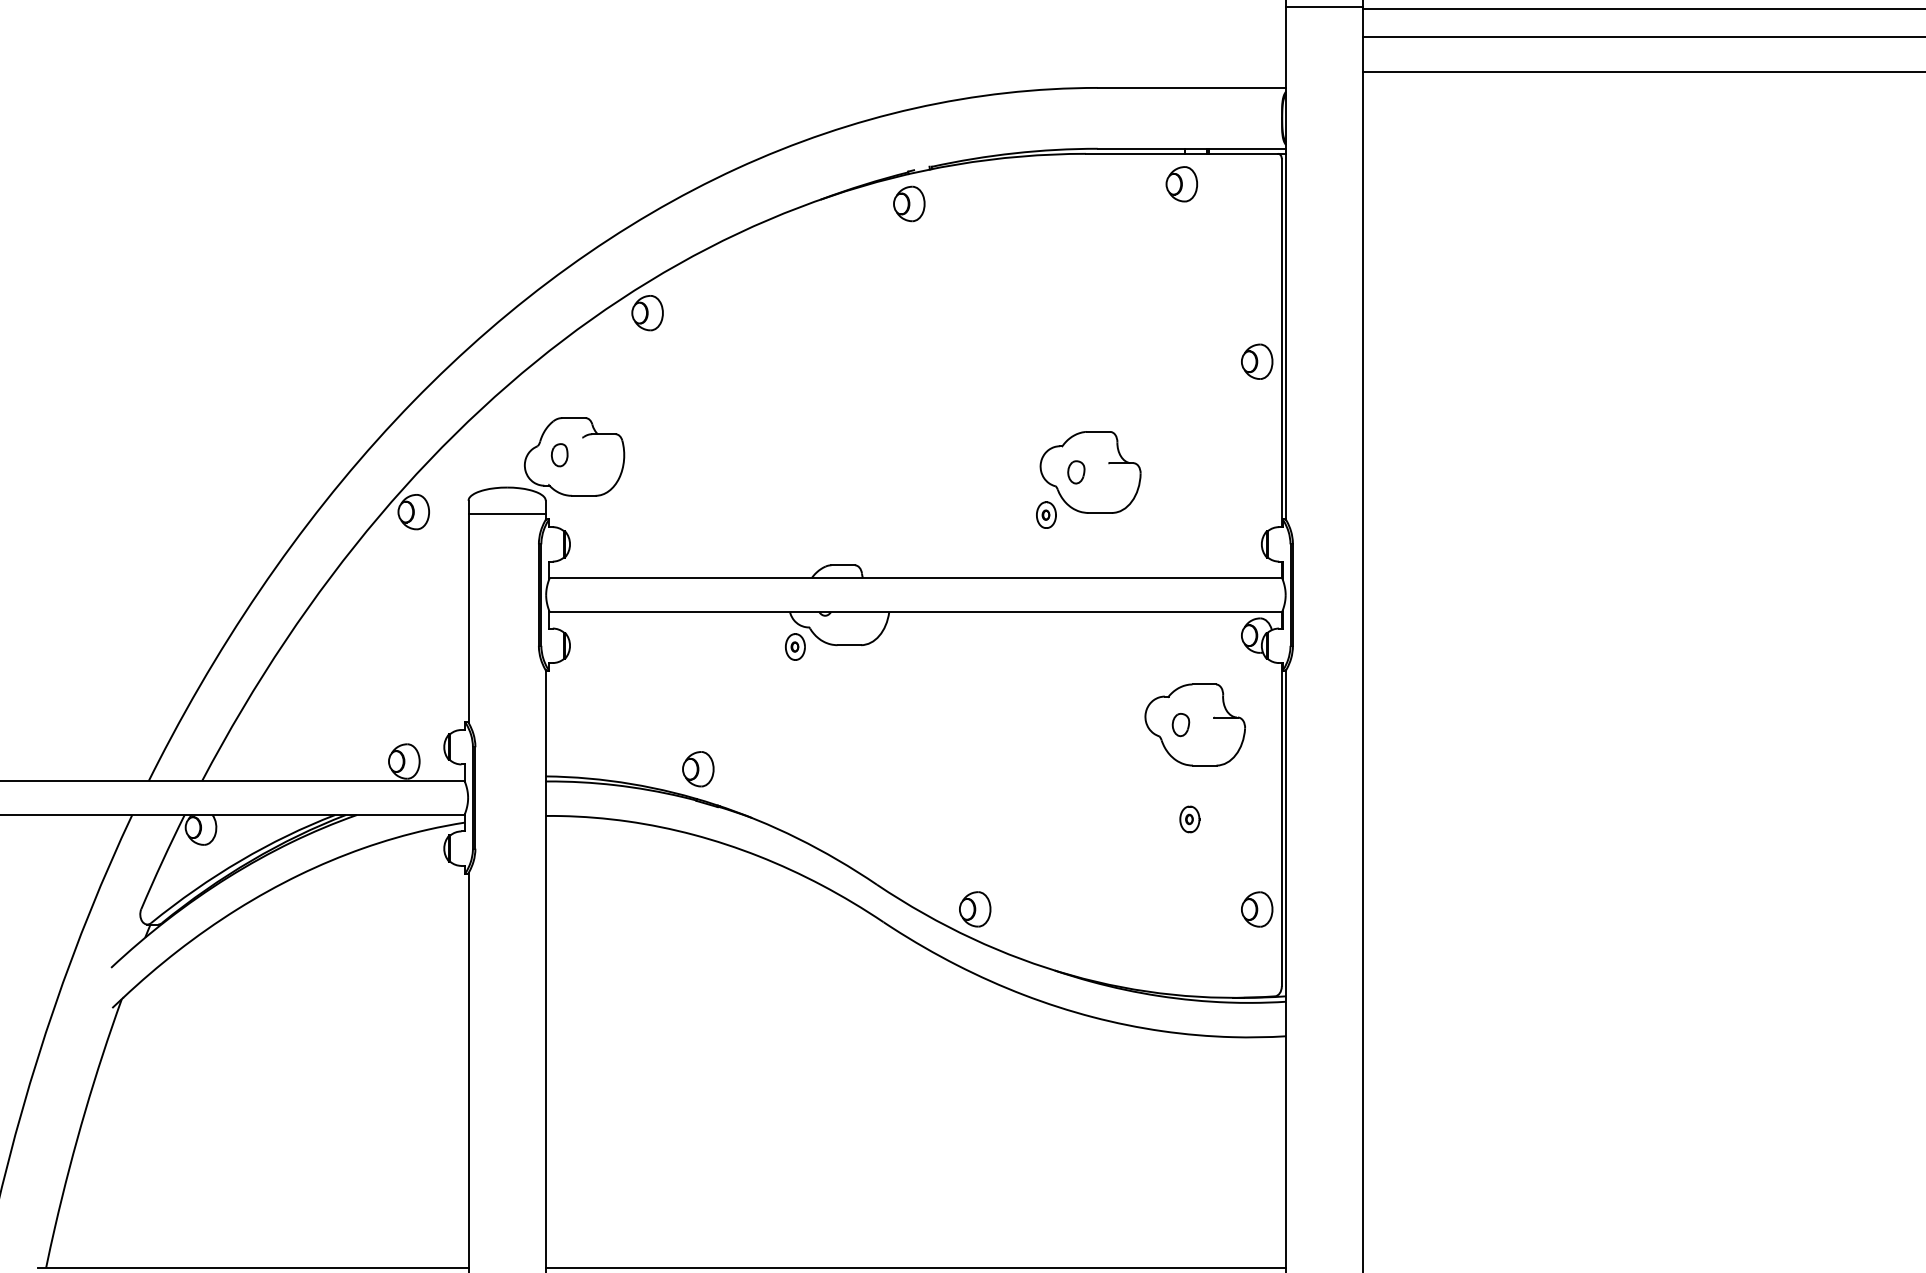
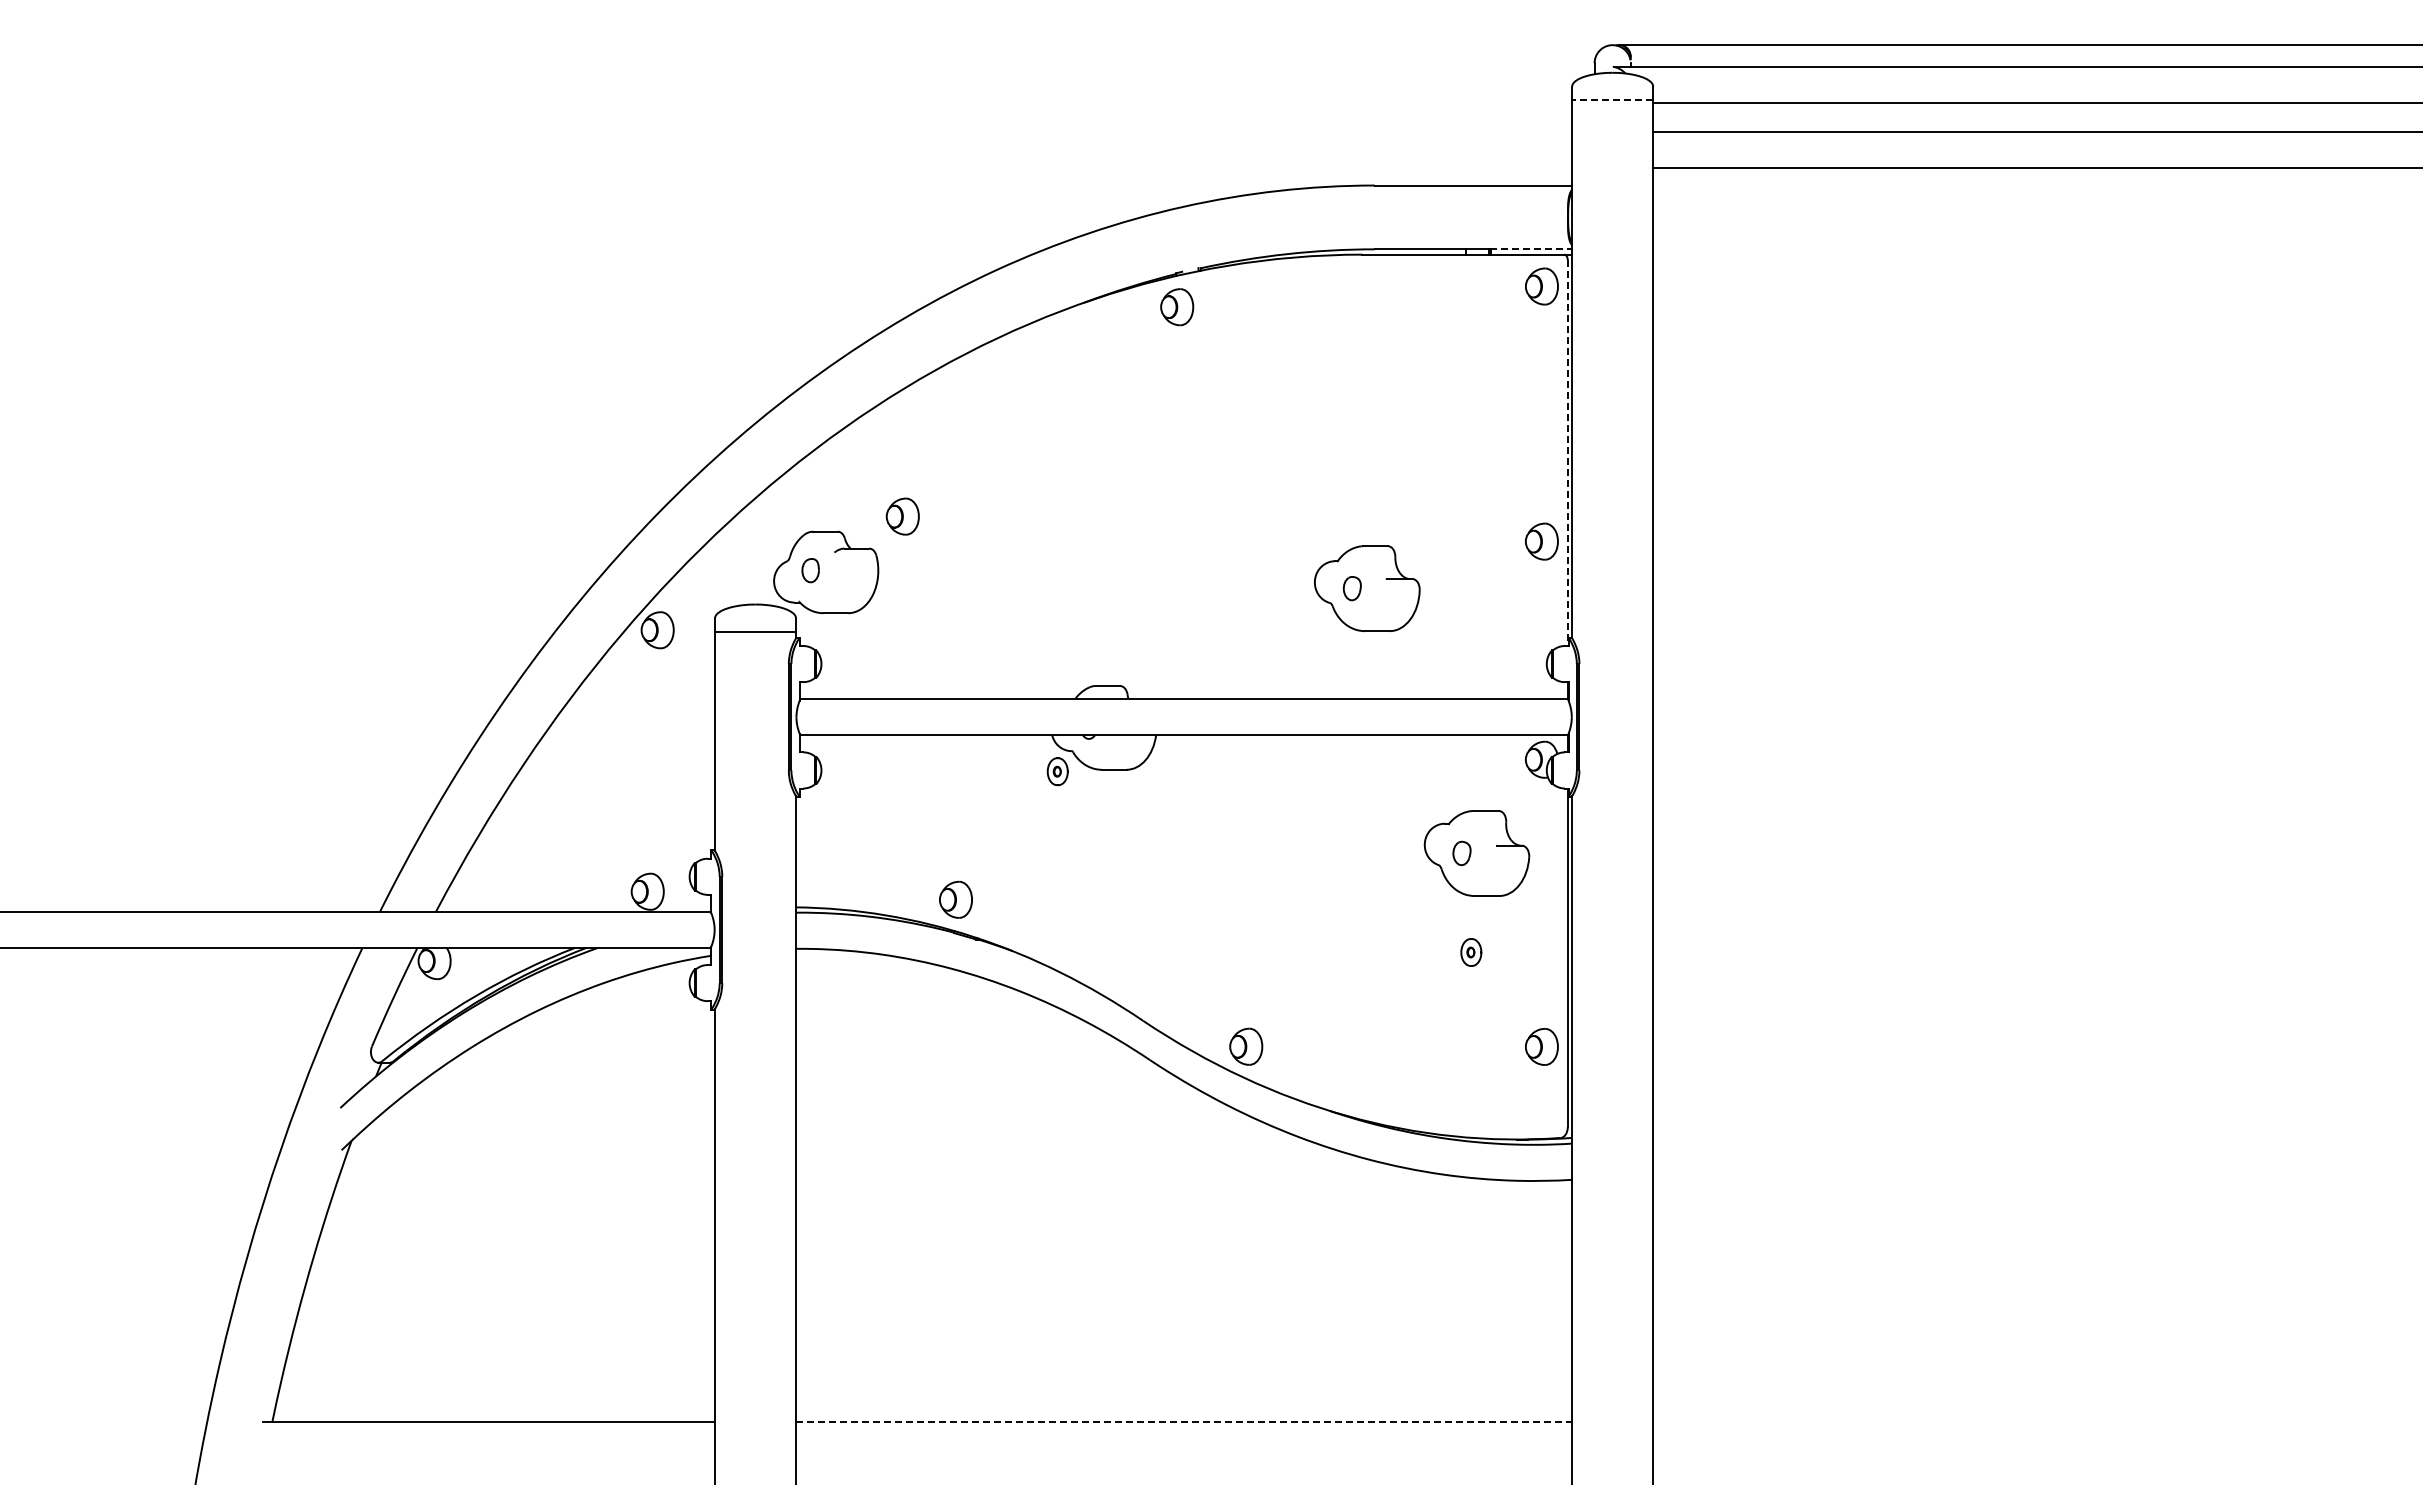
line: (1324, 6) -> (1612, 100), solid -> dashed
line: (1247, 148) -> (1531, 249), solid -> dashed
part: (1181, 184) -> (1541, 286), moved
part: (647, 312) -> (902, 516), moved
line: (1281, 343) -> (1567, 453), solid -> dashed
part: (1256, 361) -> (1541, 541), moved
part: (1045, 515) -> (1320, 633), removed
line: (916, 1267) -> (1184, 1422), solid -> dashed

